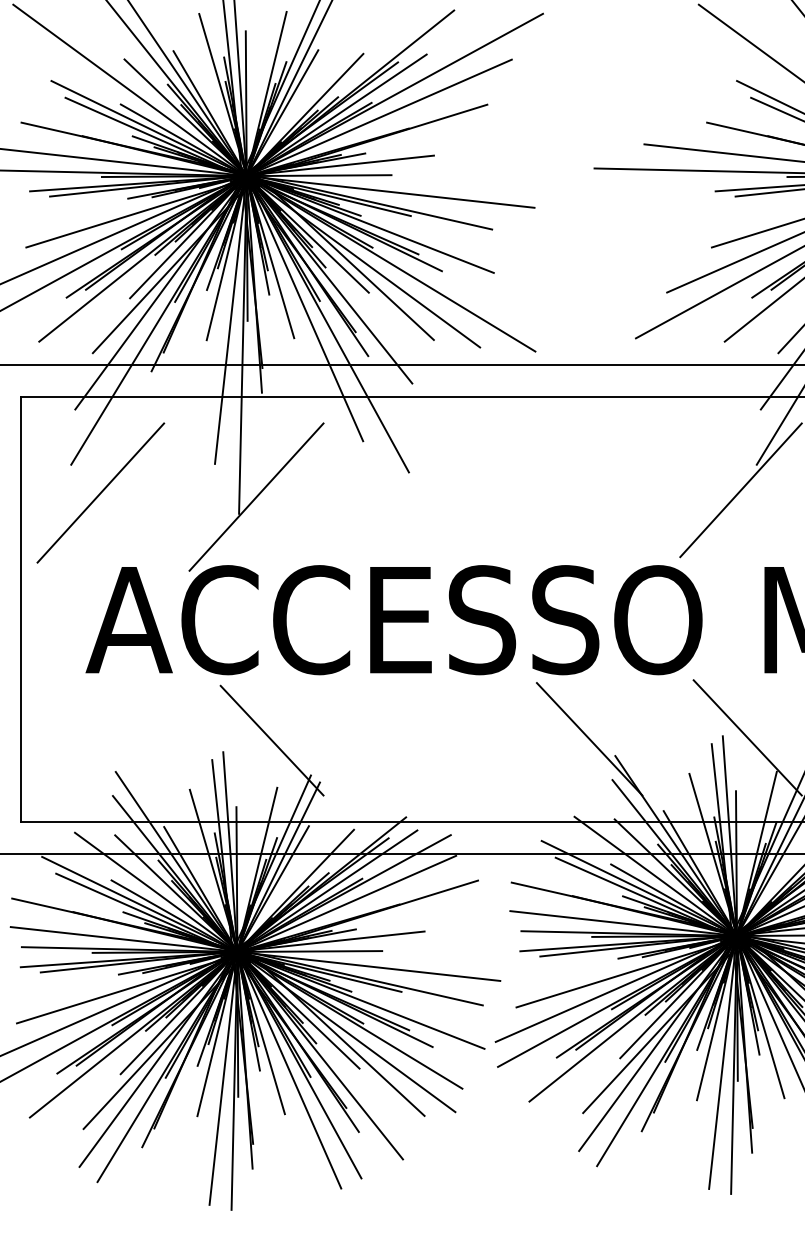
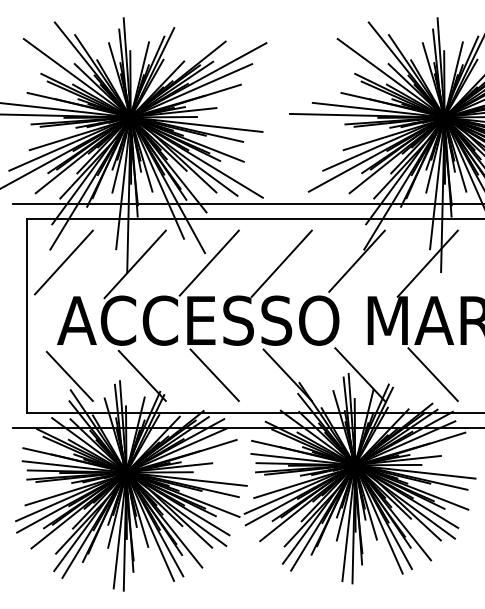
line: (416, 492) -> (208, 262), added
line: (576, 495) -> (281, 263), added
line: (429, 739) -> (214, 375), added
line: (112, 741) -> (69, 376), added

